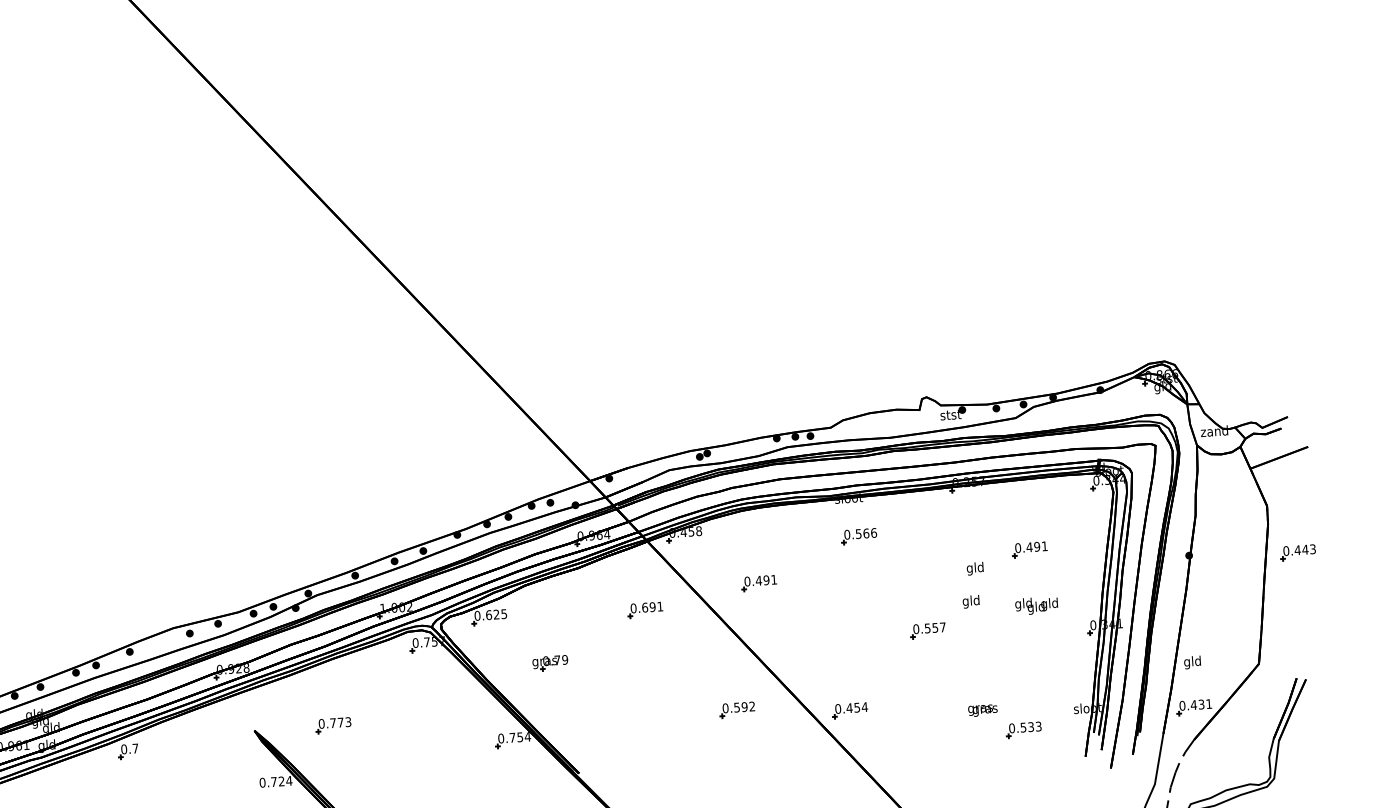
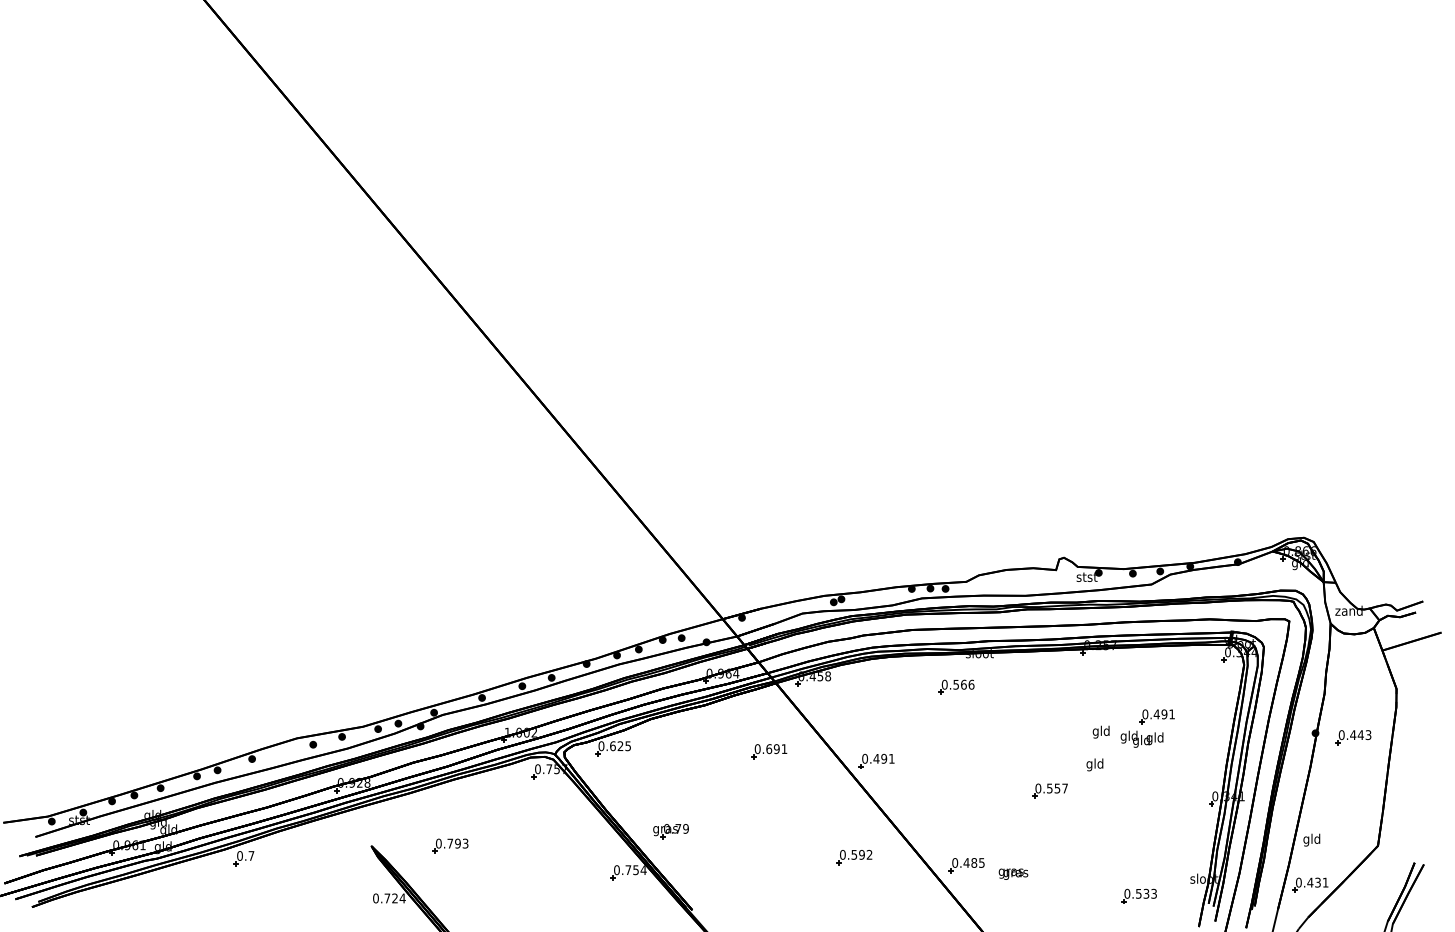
part: (859, 535) -> (956, 686), moved
part: (1298, 552) -> (1353, 737), moved
part: (758, 582) -> (876, 760), moved
text: (1036, 605) -> (1141, 738), moved
part: (549, 663) -> (670, 831), moved
text: (860, 707) -> (977, 862), 0.454 -> 0.485
text: (982, 709) -> (1013, 873), moved
text: (340, 722) -> (457, 843), 0.773 -> 0.793

